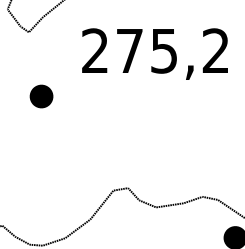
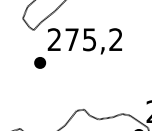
text: (154, 54) -> (84, 41), moved

